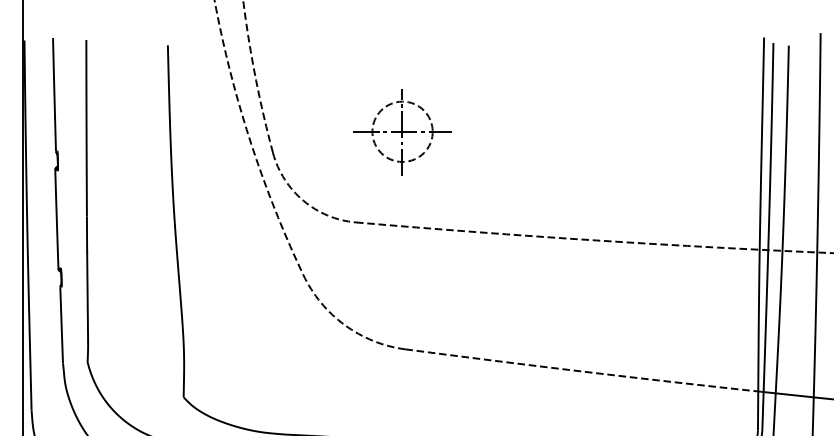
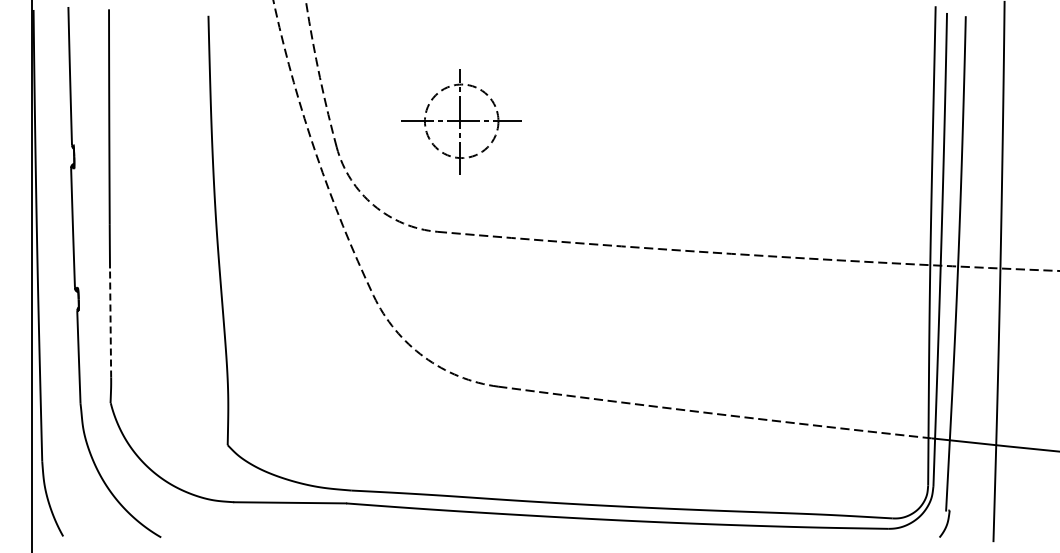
part: (402, 131) -> (461, 121), moved
line: (87, 296) -> (110, 322), solid -> dashed

